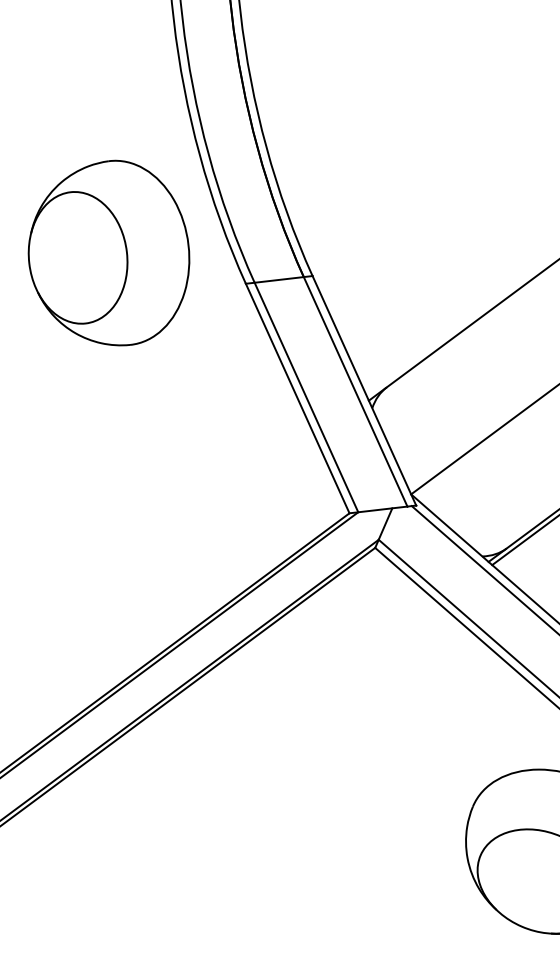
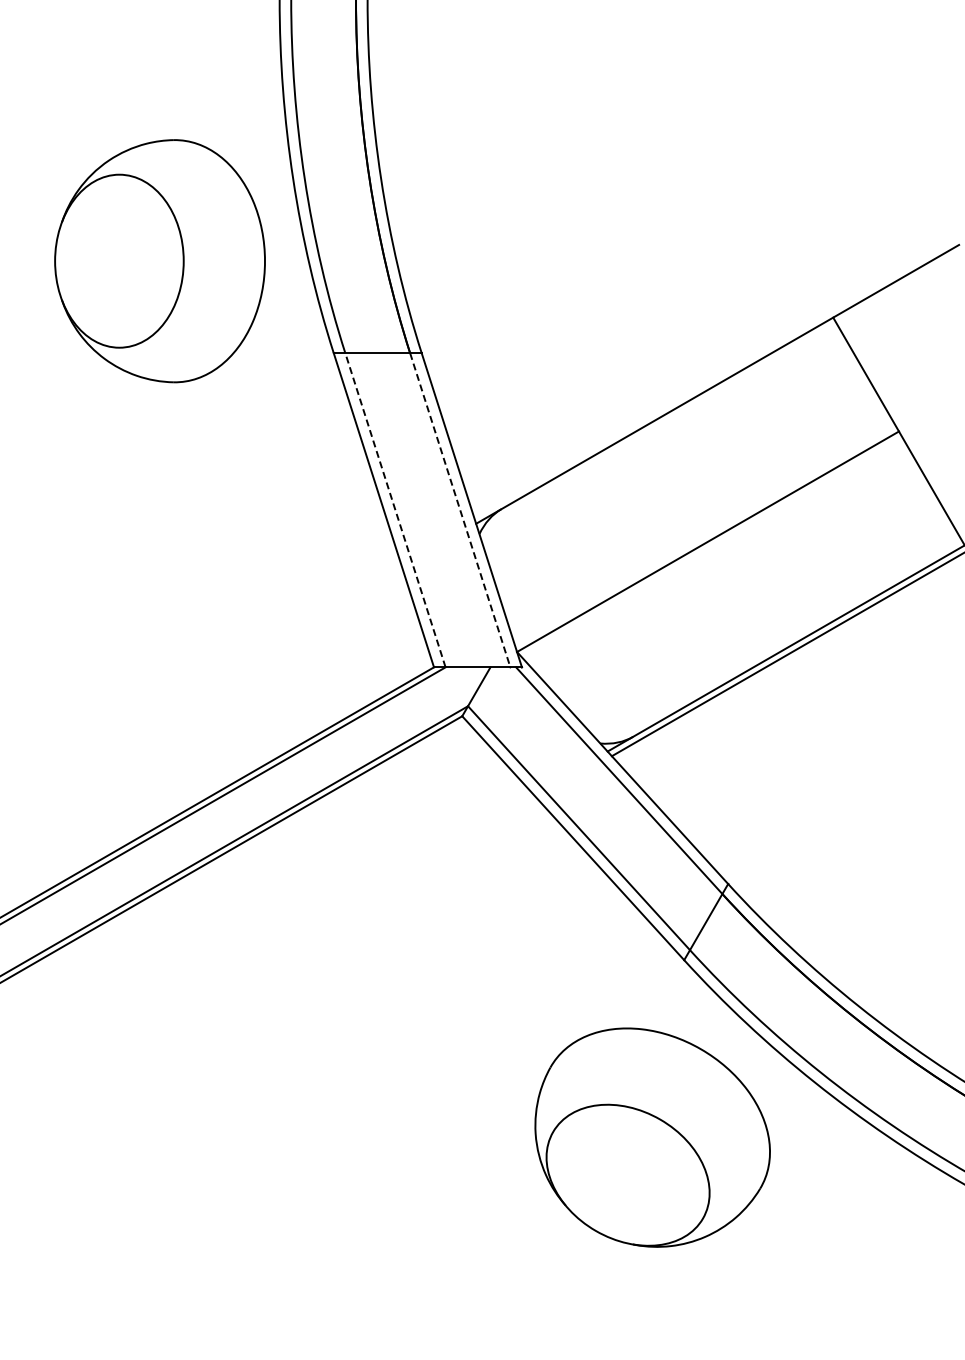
part: (108, 254) -> (159, 261), moved
line: (355, 391) -> (460, 510), solid -> dashed
line: (306, 397) -> (395, 510), solid -> dashed

